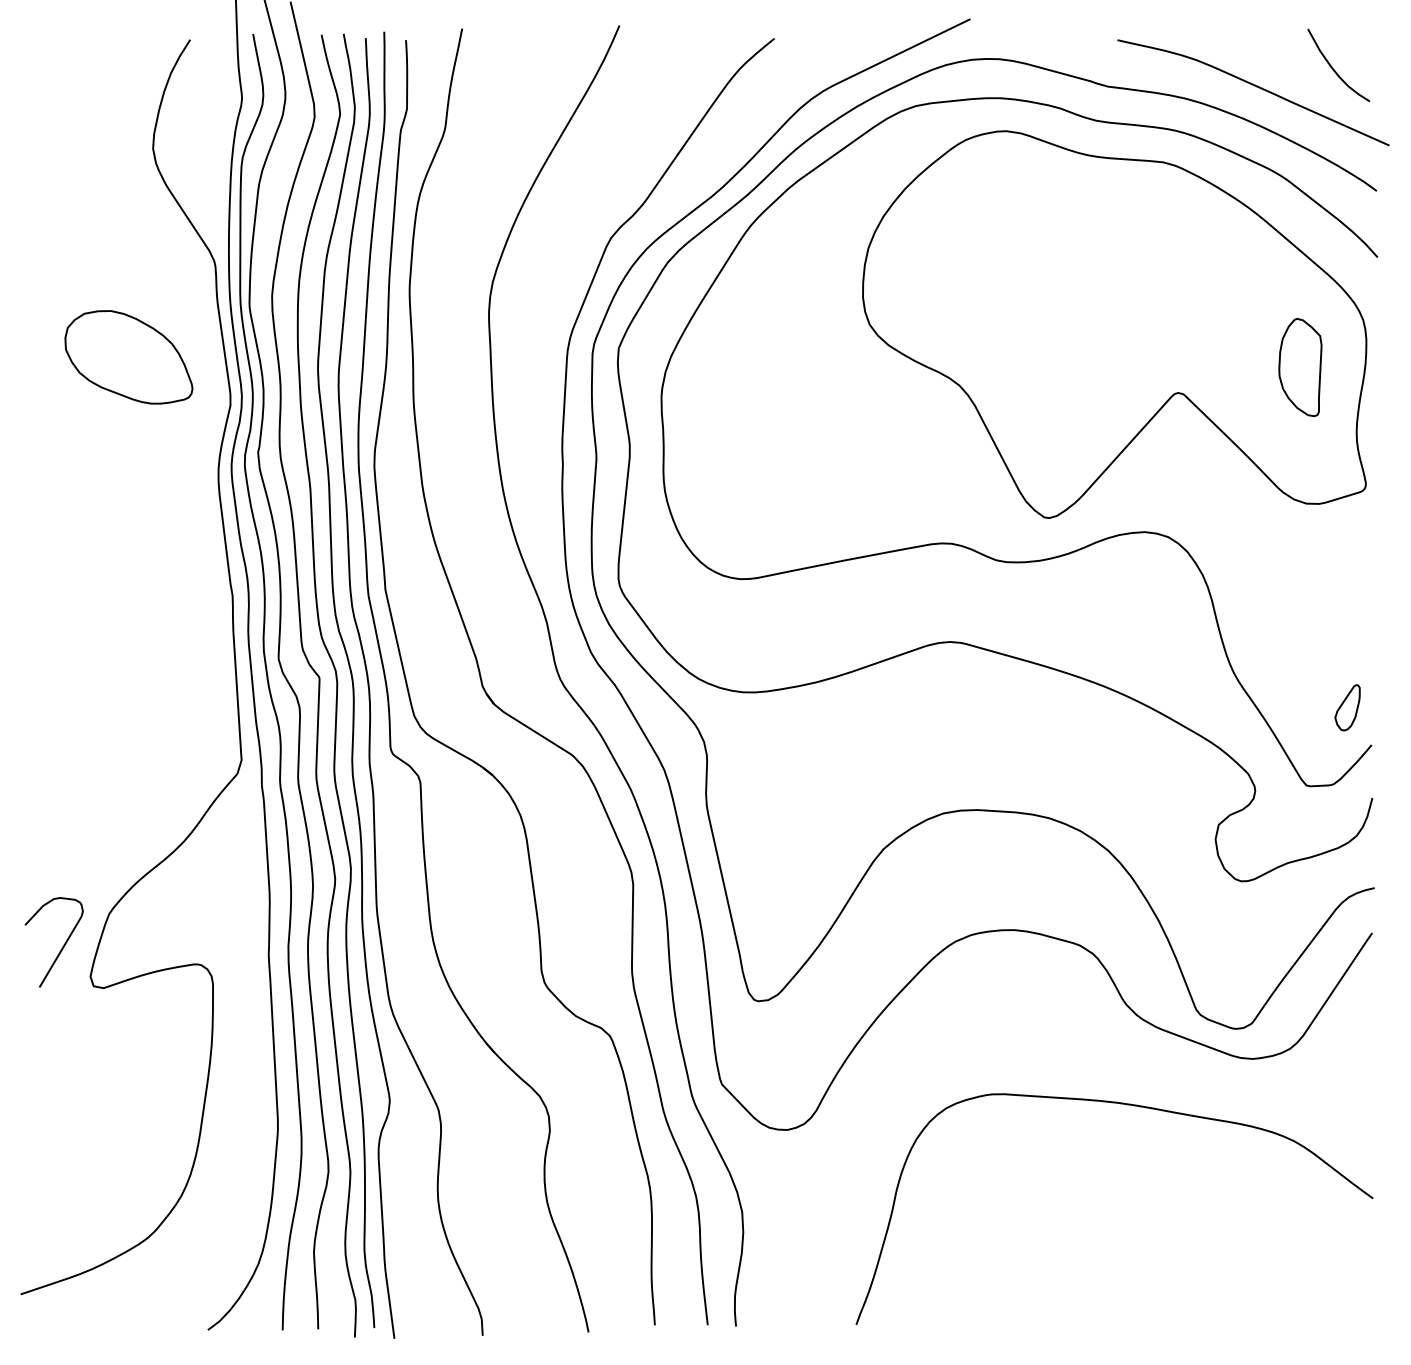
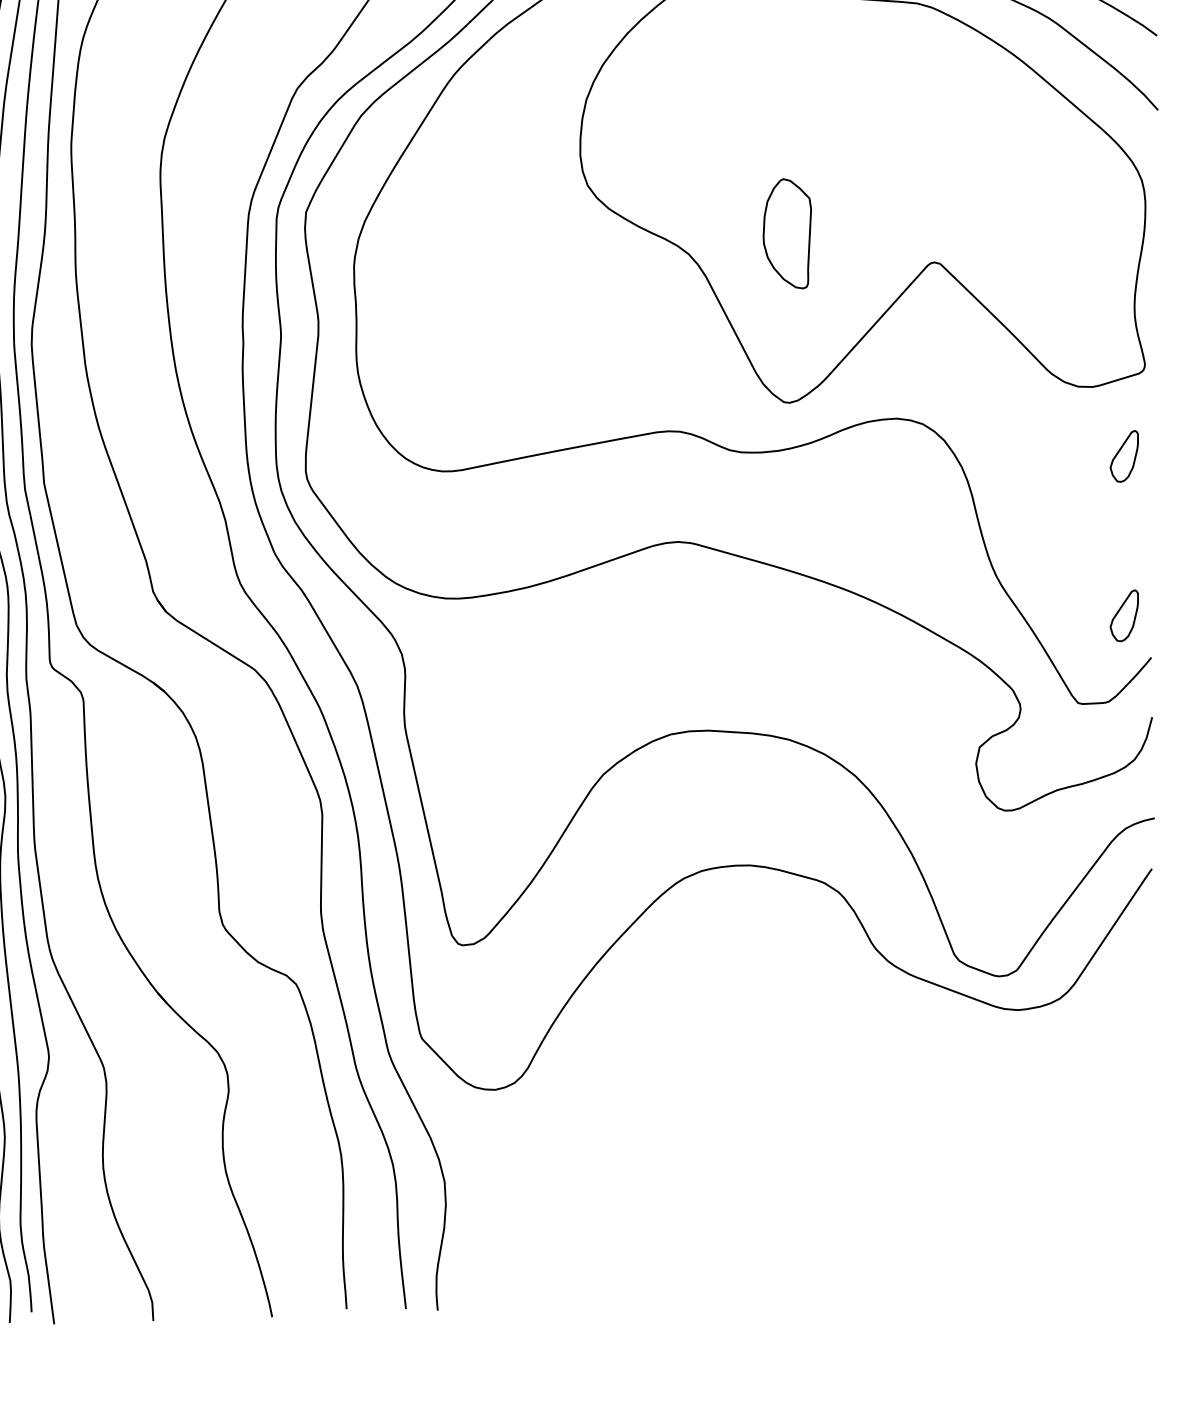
part: (1300, 367) -> (787, 233), moved
part: (1347, 565) -> (1124, 456), added
part: (1133, 1106) -> (883, 1063), removed

